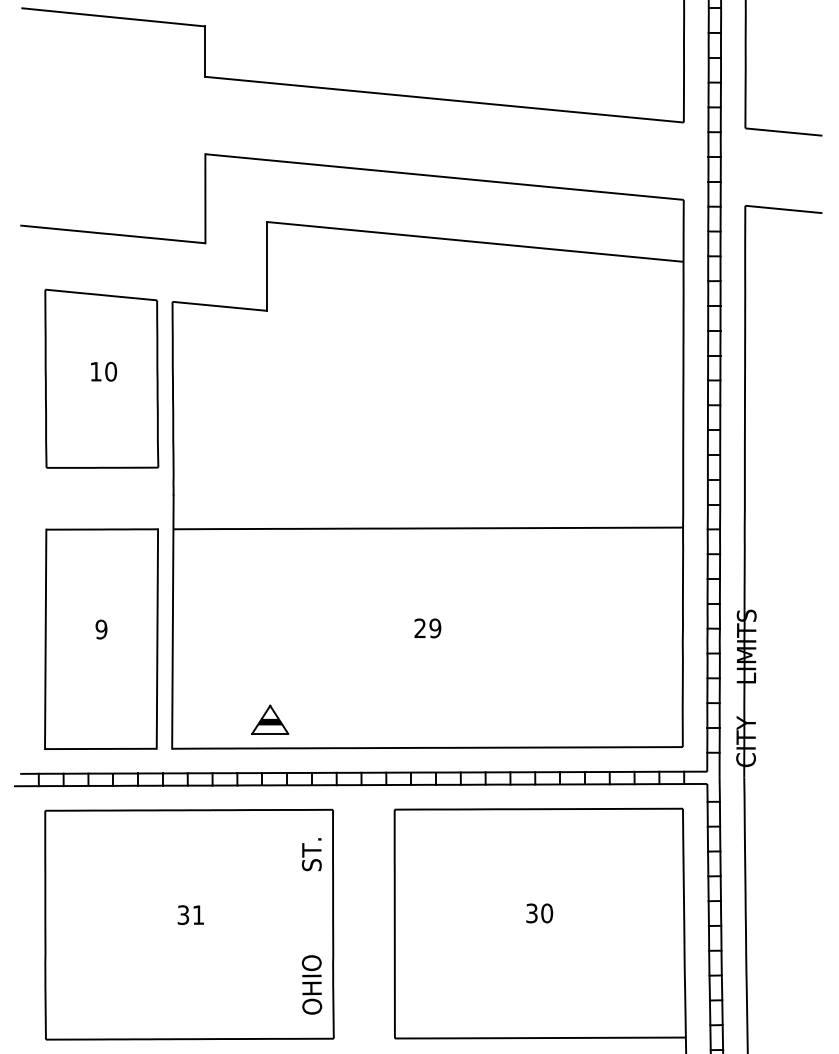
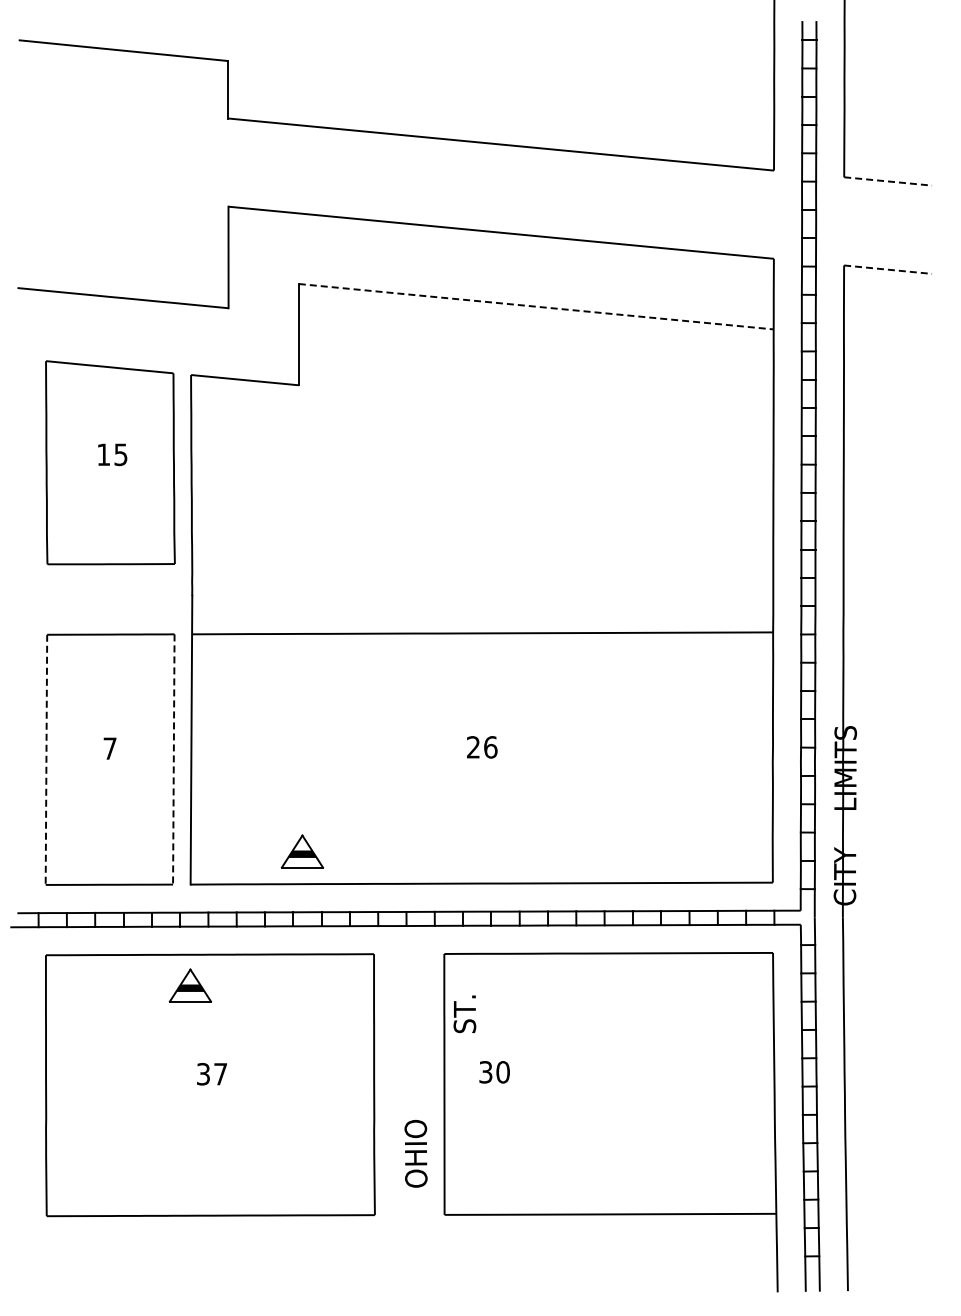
line: (784, 132) -> (888, 181), solid -> dashed
line: (784, 209) -> (888, 269), solid -> dashed
line: (475, 241) -> (536, 306), solid -> dashed
text: (110, 371) -> (120, 454), 10 -> 15
text: (435, 628) -> (490, 747), 29 -> 26
text: (100, 629) -> (109, 748), 9 -> 7
line: (45, 639) -> (46, 760), solid -> dashed
line: (157, 639) -> (173, 760), solid -> dashed
part: (172, 837) -> (190, 985), added
text: (311, 854) -> (464, 1014), moved
text: (539, 913) -> (494, 1072), moved
text: (198, 915) -> (220, 1074), 31 -> 37
text: (311, 984) -> (415, 1153), moved

